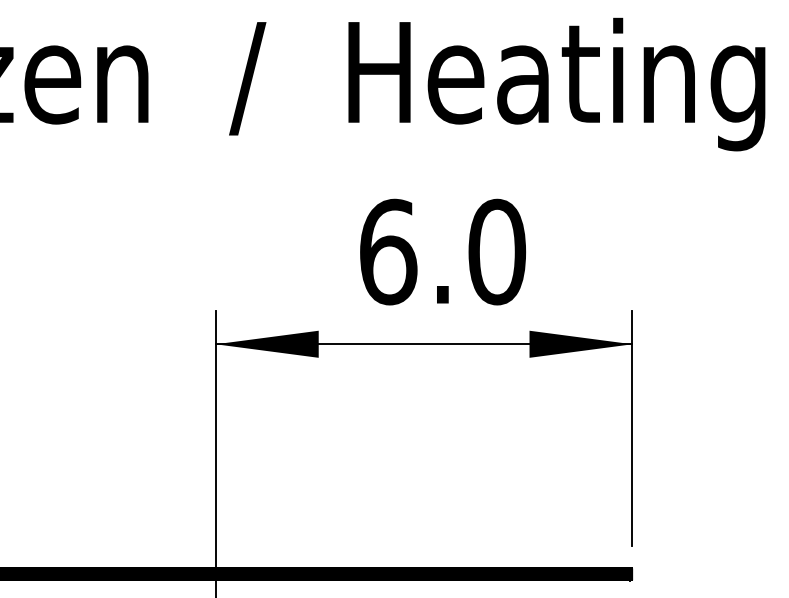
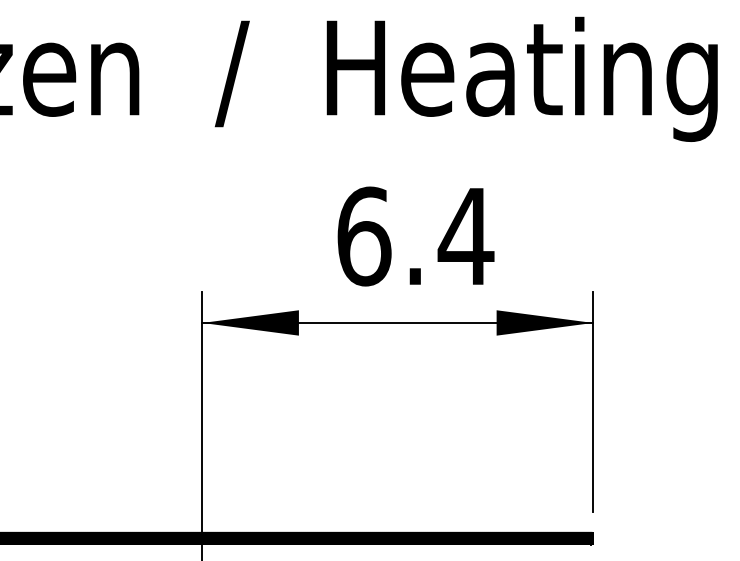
text: (496, 251) -> (465, 235), 6.0 -> 6.4

